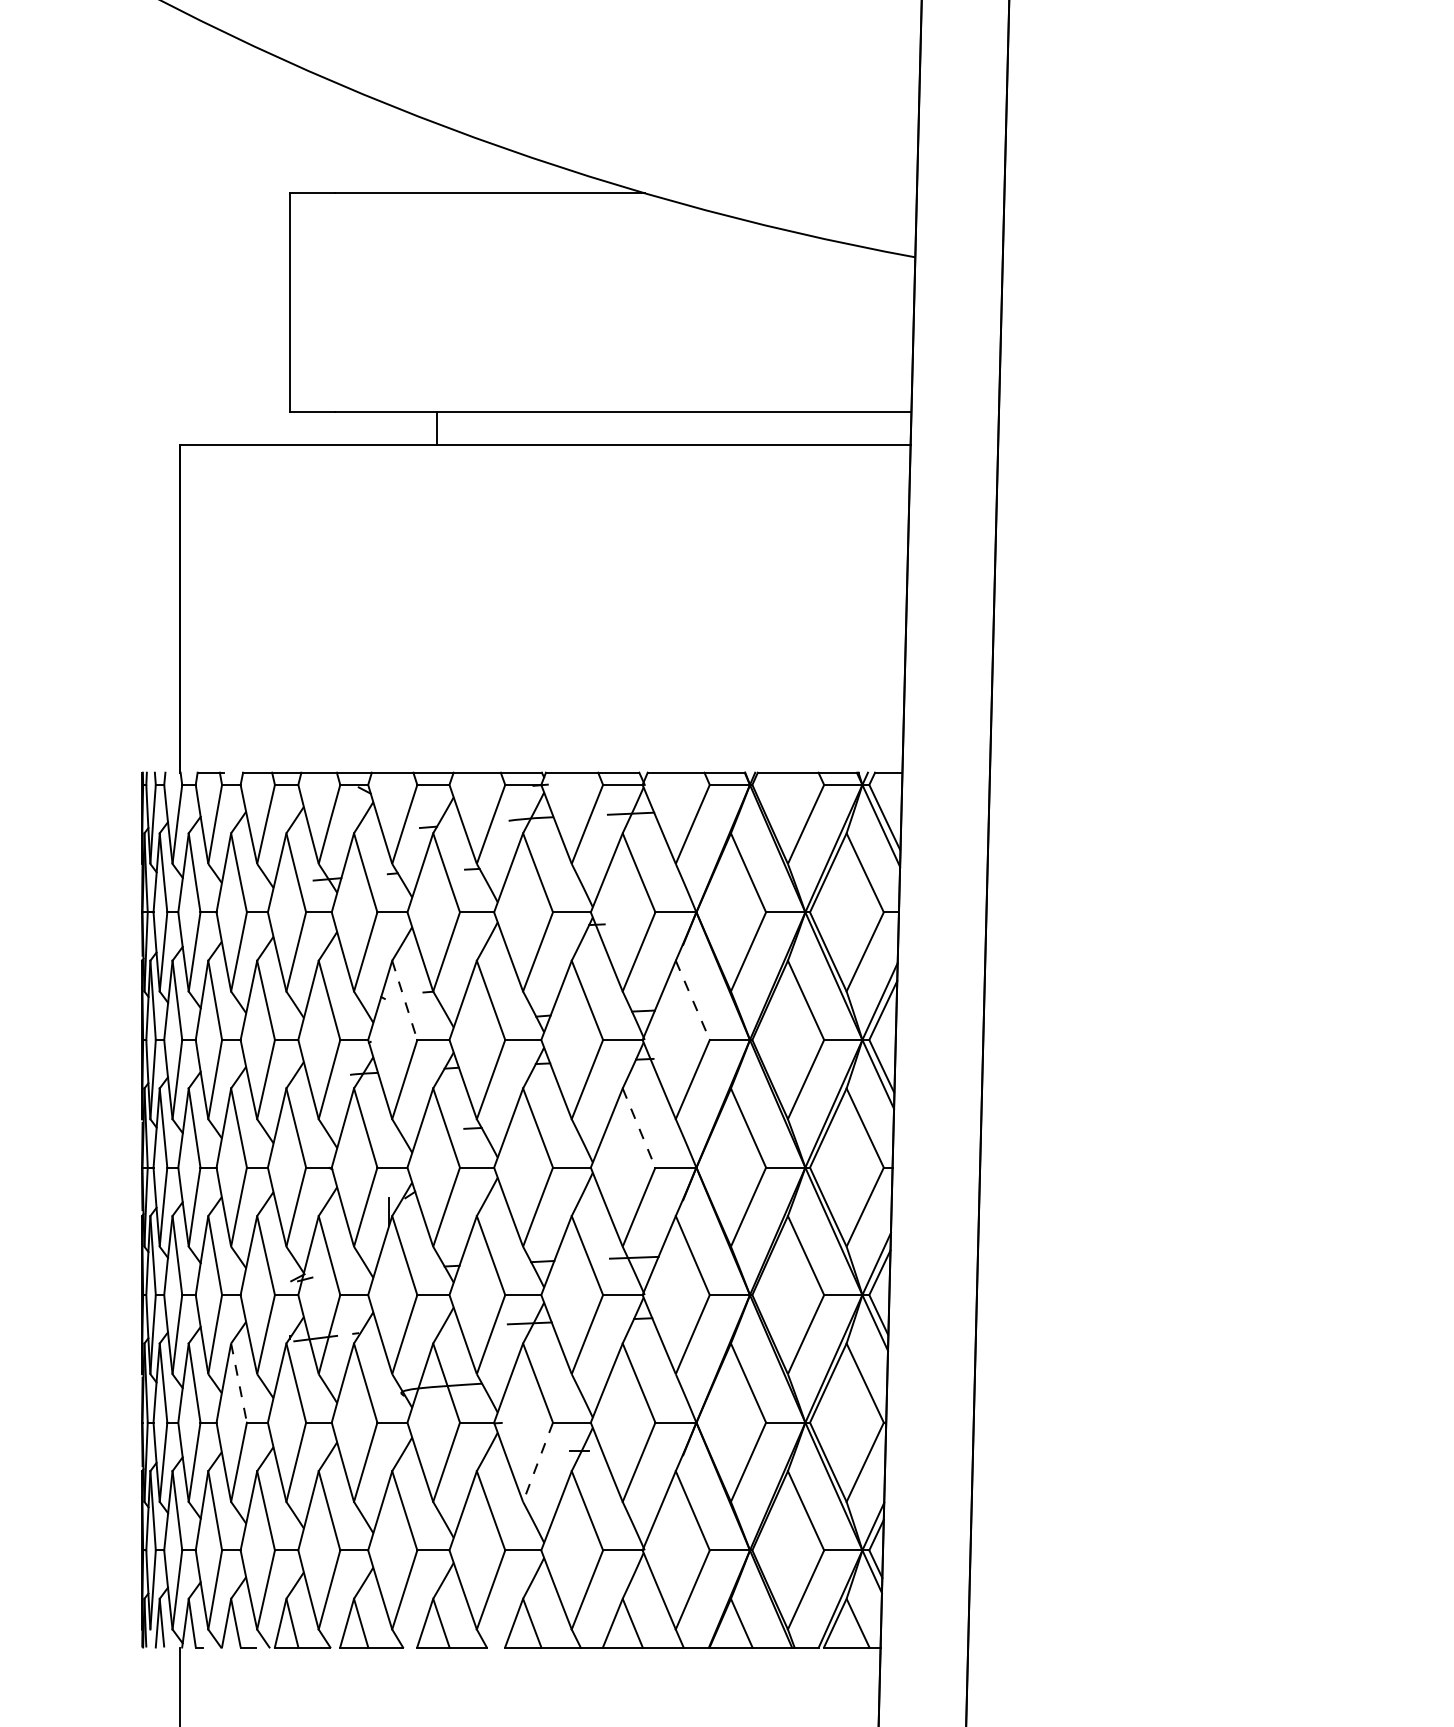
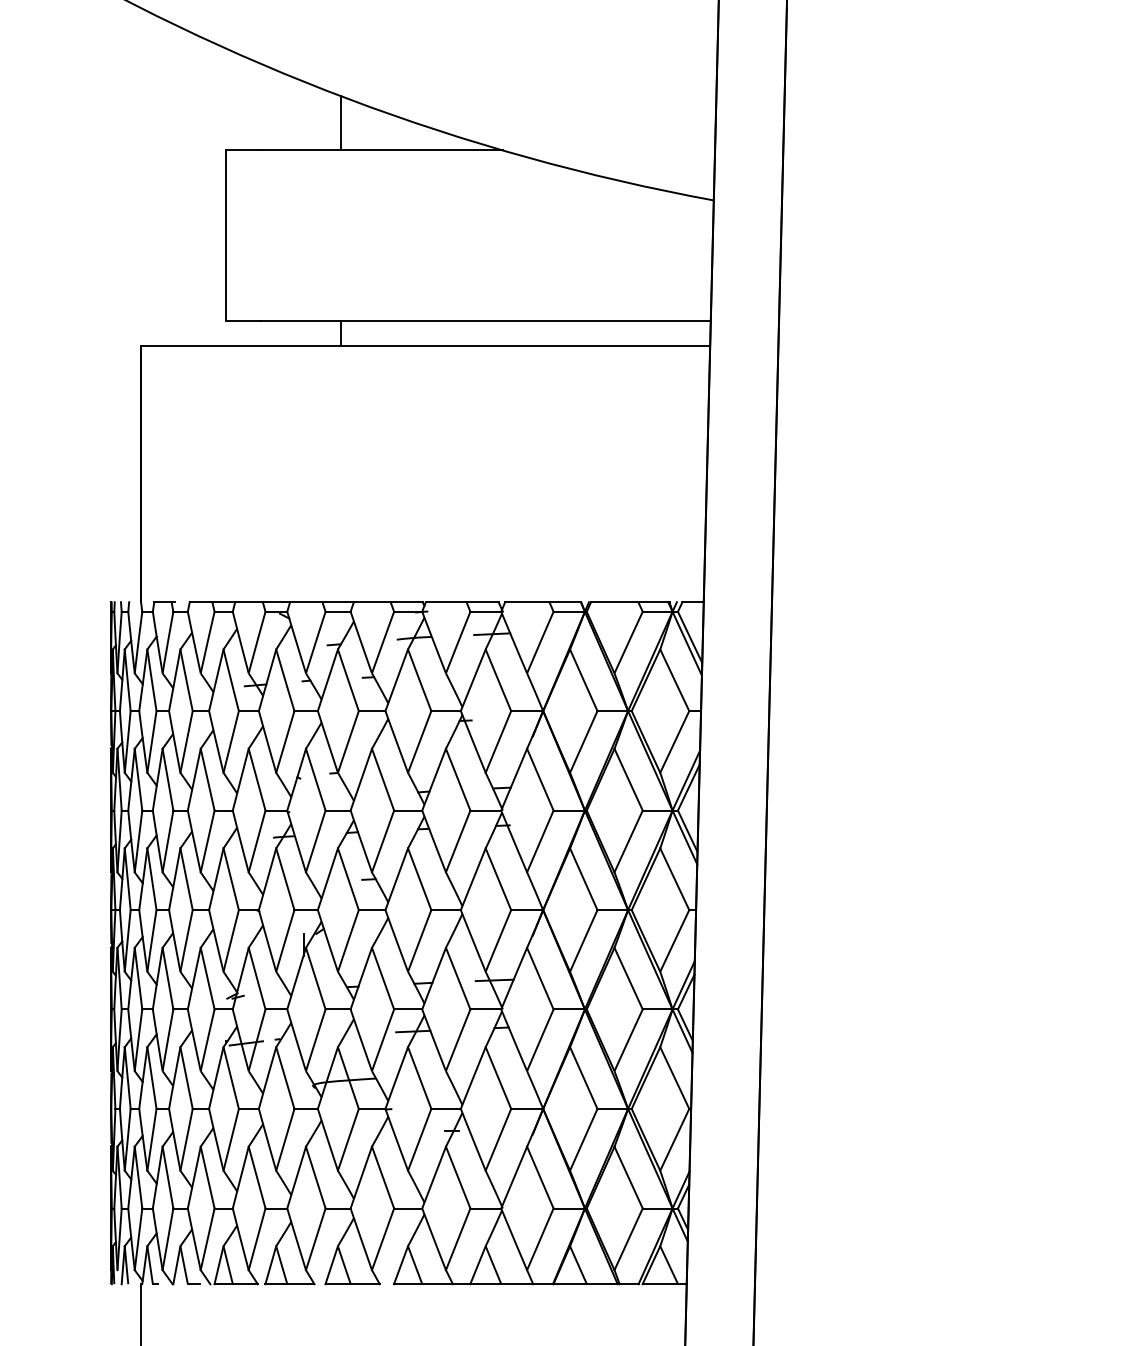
line: (437, 158) -> (341, 123), added
line: (404, 1000) -> (315, 779), dashed -> solid
line: (693, 1000) -> (540, 779), dashed -> solid
line: (639, 1128) -> (498, 879), dashed -> solid
line: (239, 1383) -> (186, 1078), dashed -> solid
line: (537, 1462) -> (419, 1139), dashed -> solid

